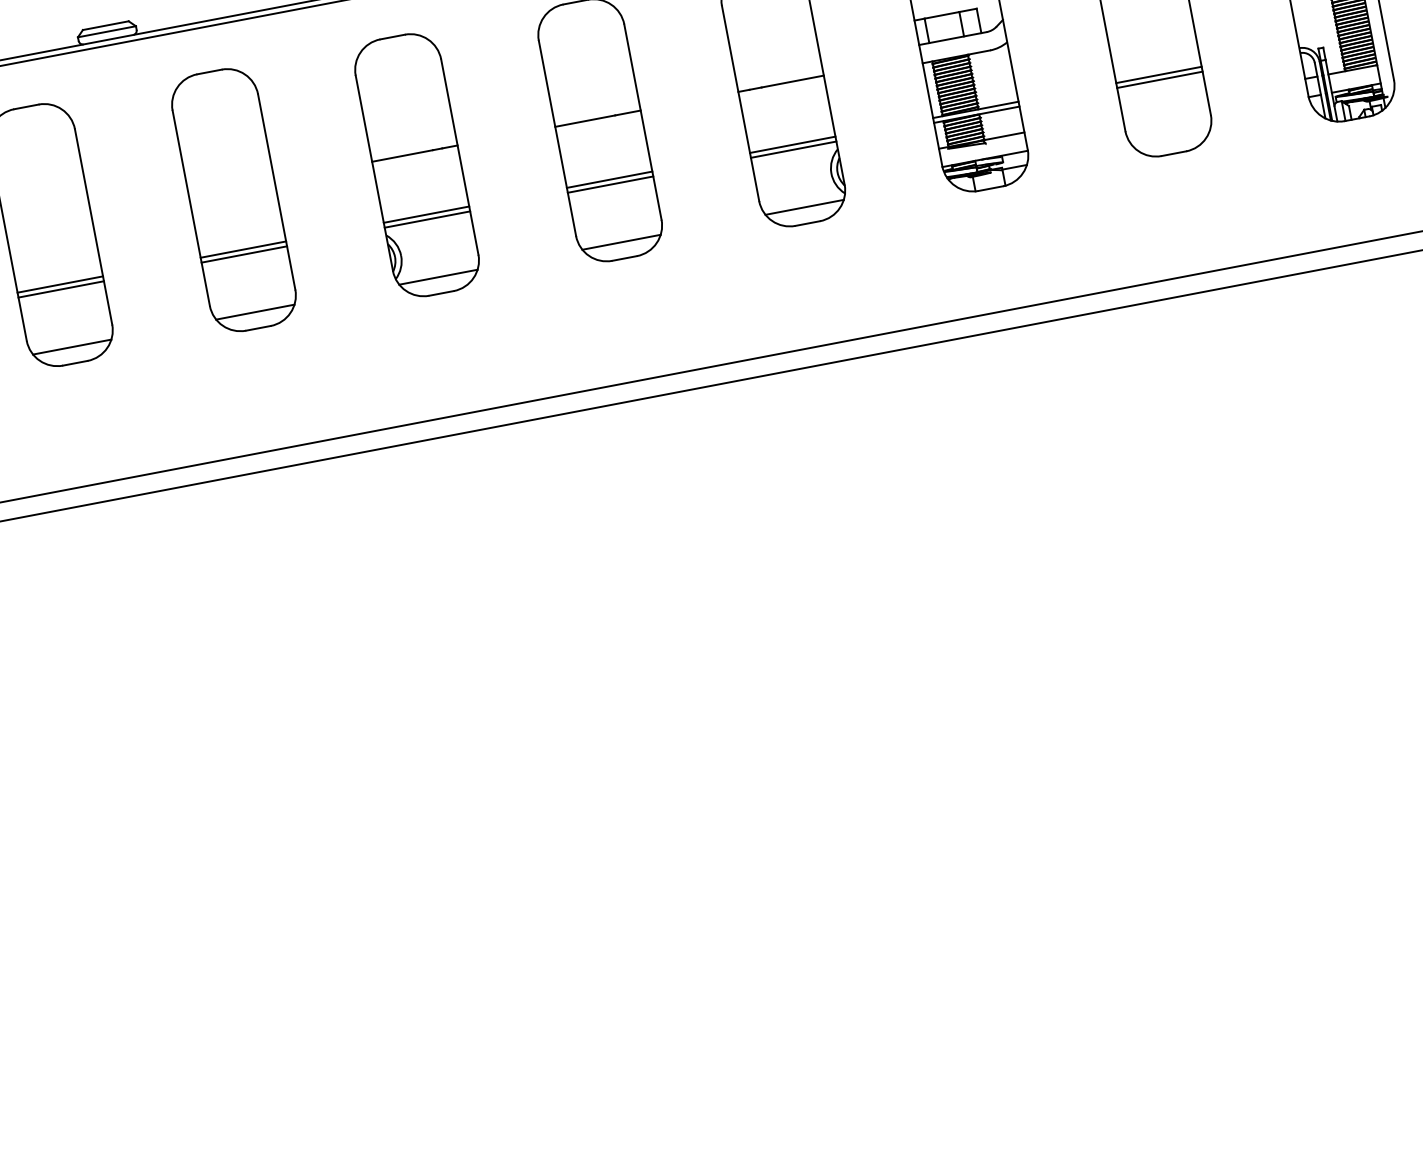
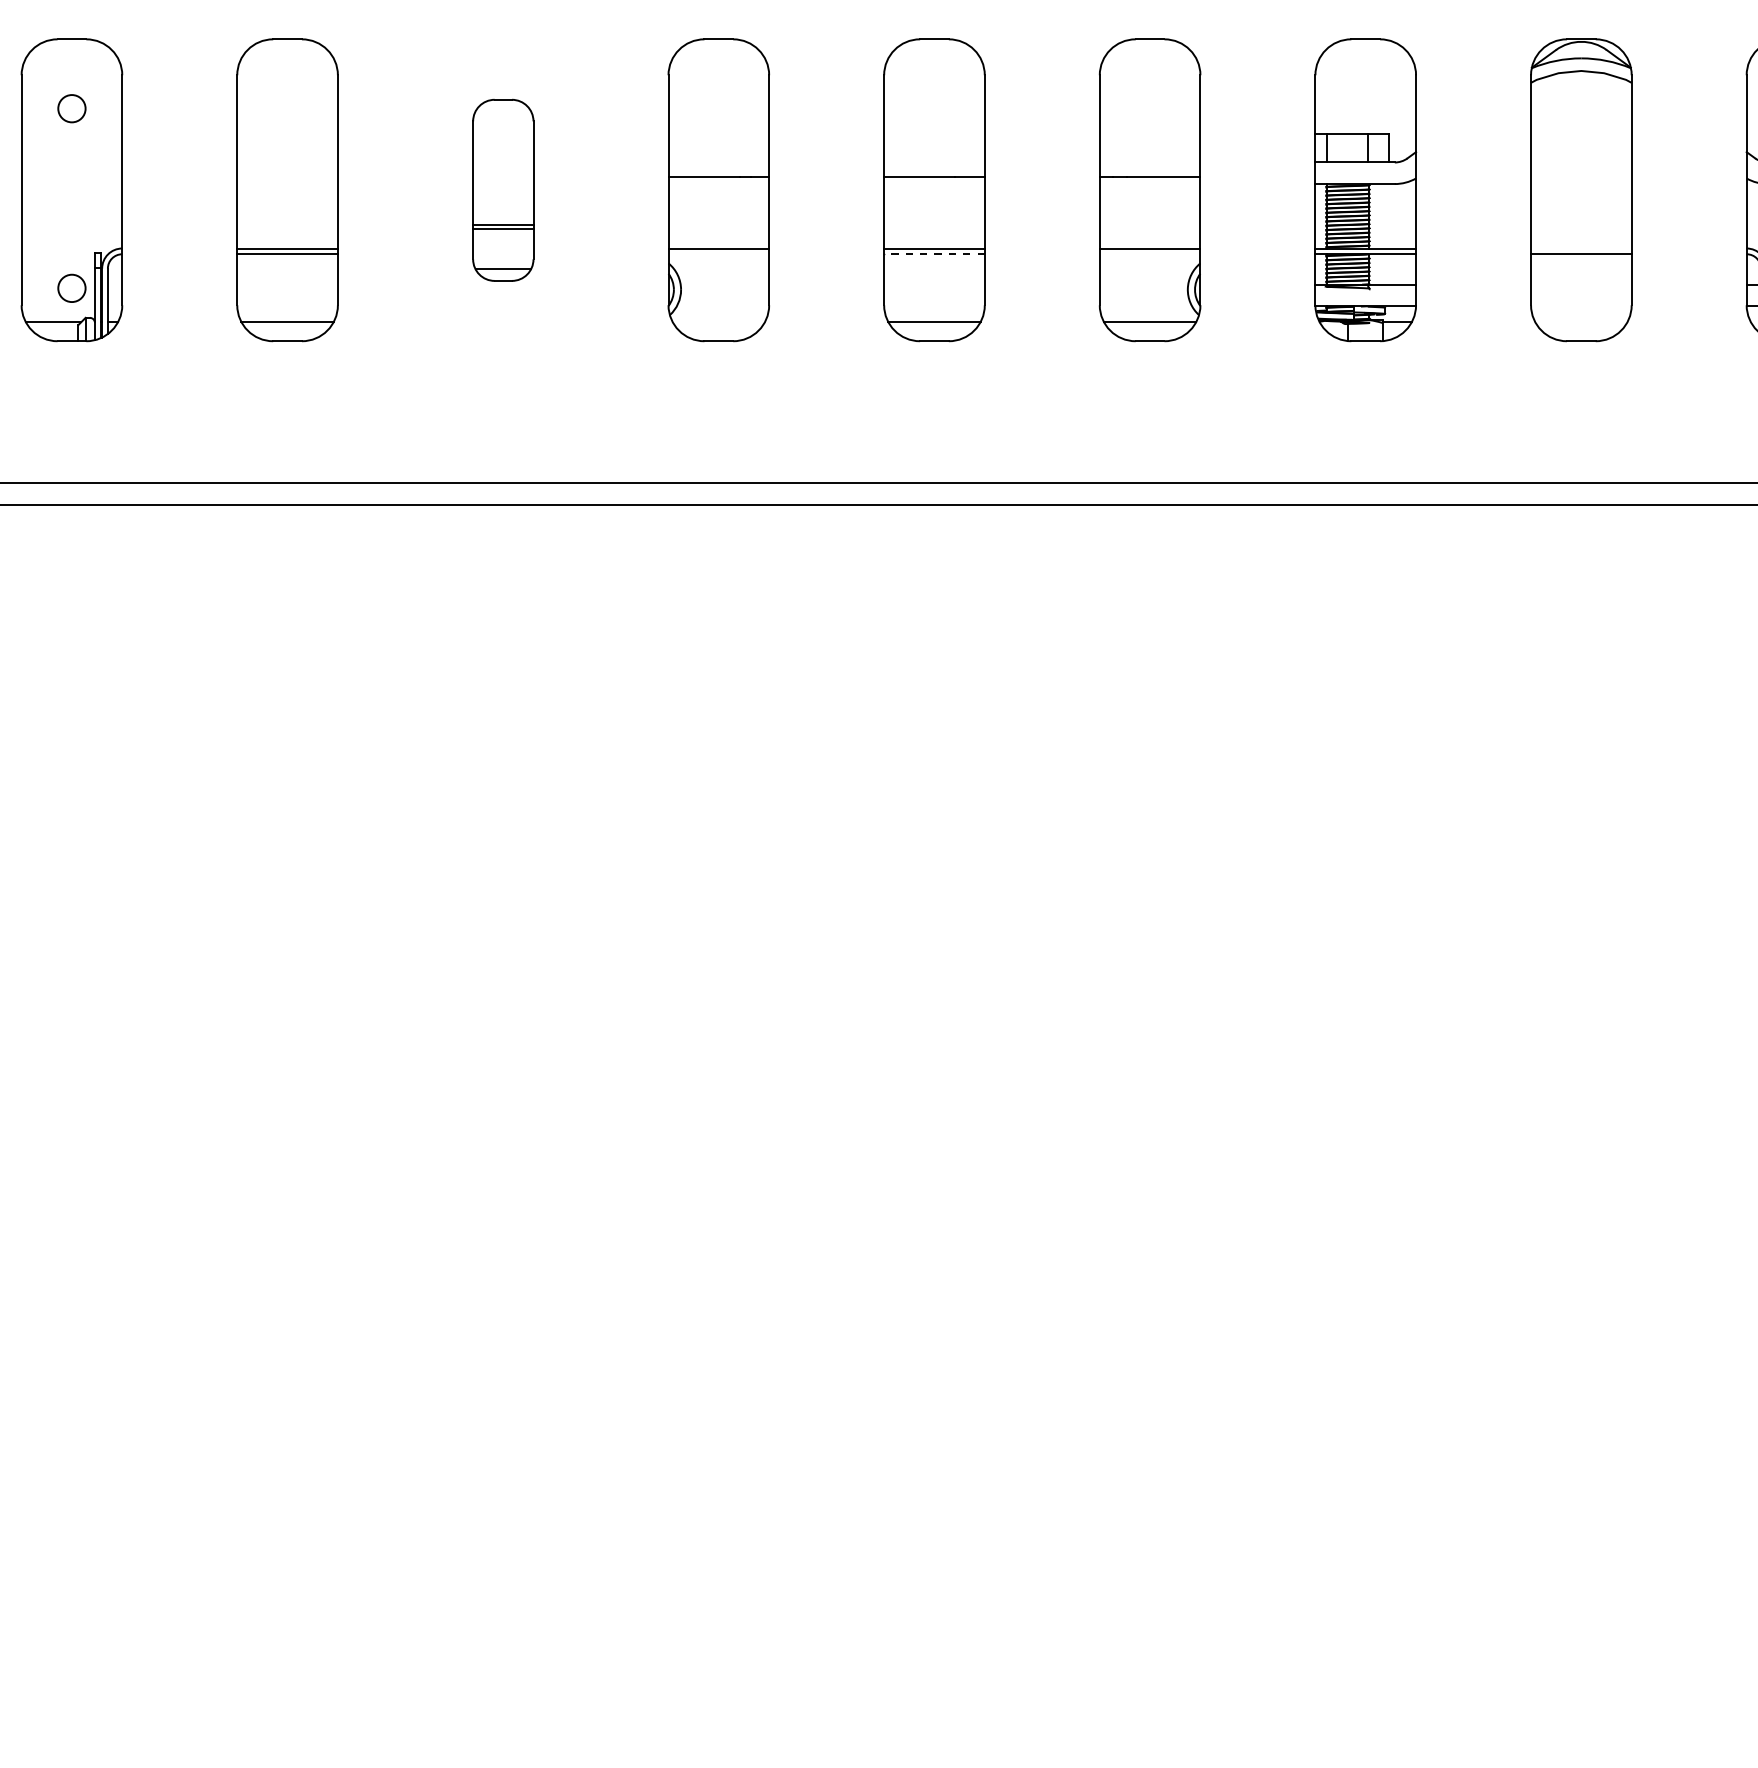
line: (1159, 74) -> (1581, 248), removed
line: (793, 150) -> (1149, 254), removed
line: (609, 184) -> (933, 254), solid -> dashed
part: (234, 200) -> (503, 190), size x0.6
line: (427, 219) -> (718, 254), removed
line: (438, 277) -> (718, 322), removed

